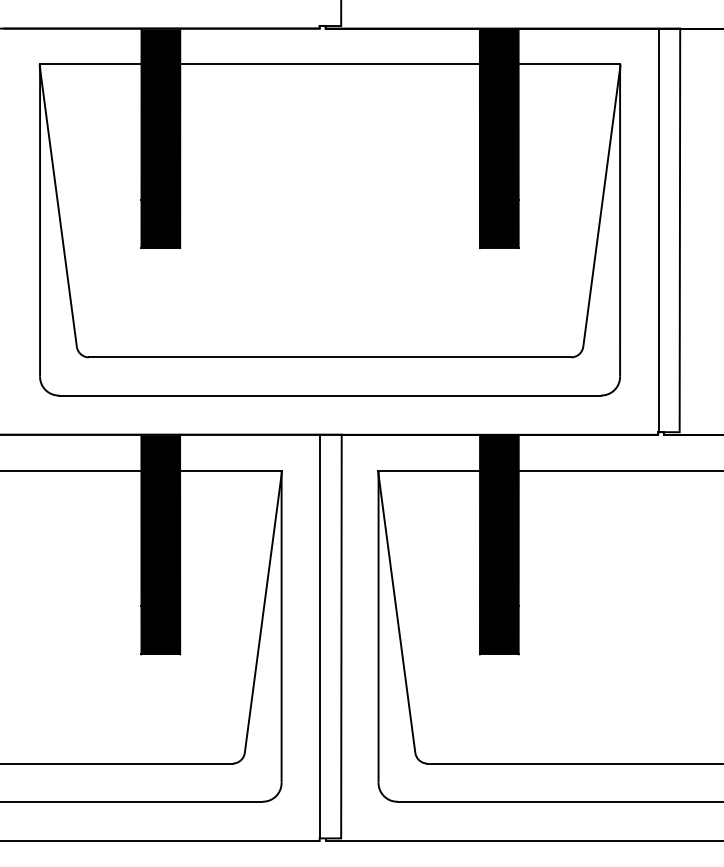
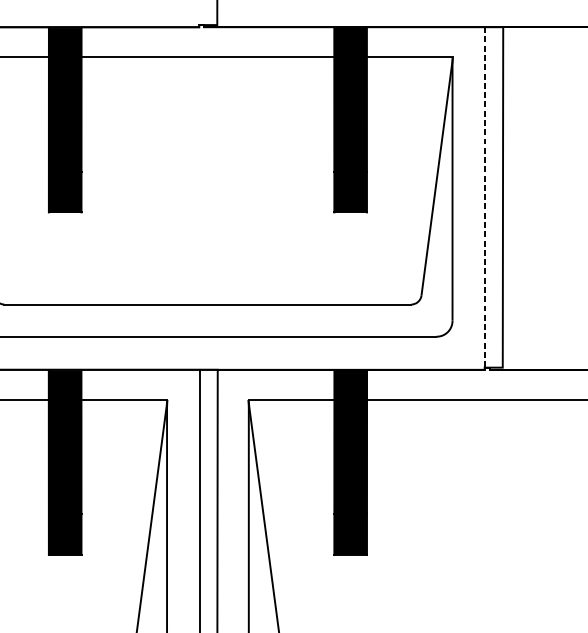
line: (658, 230) -> (484, 197), solid -> dashed

